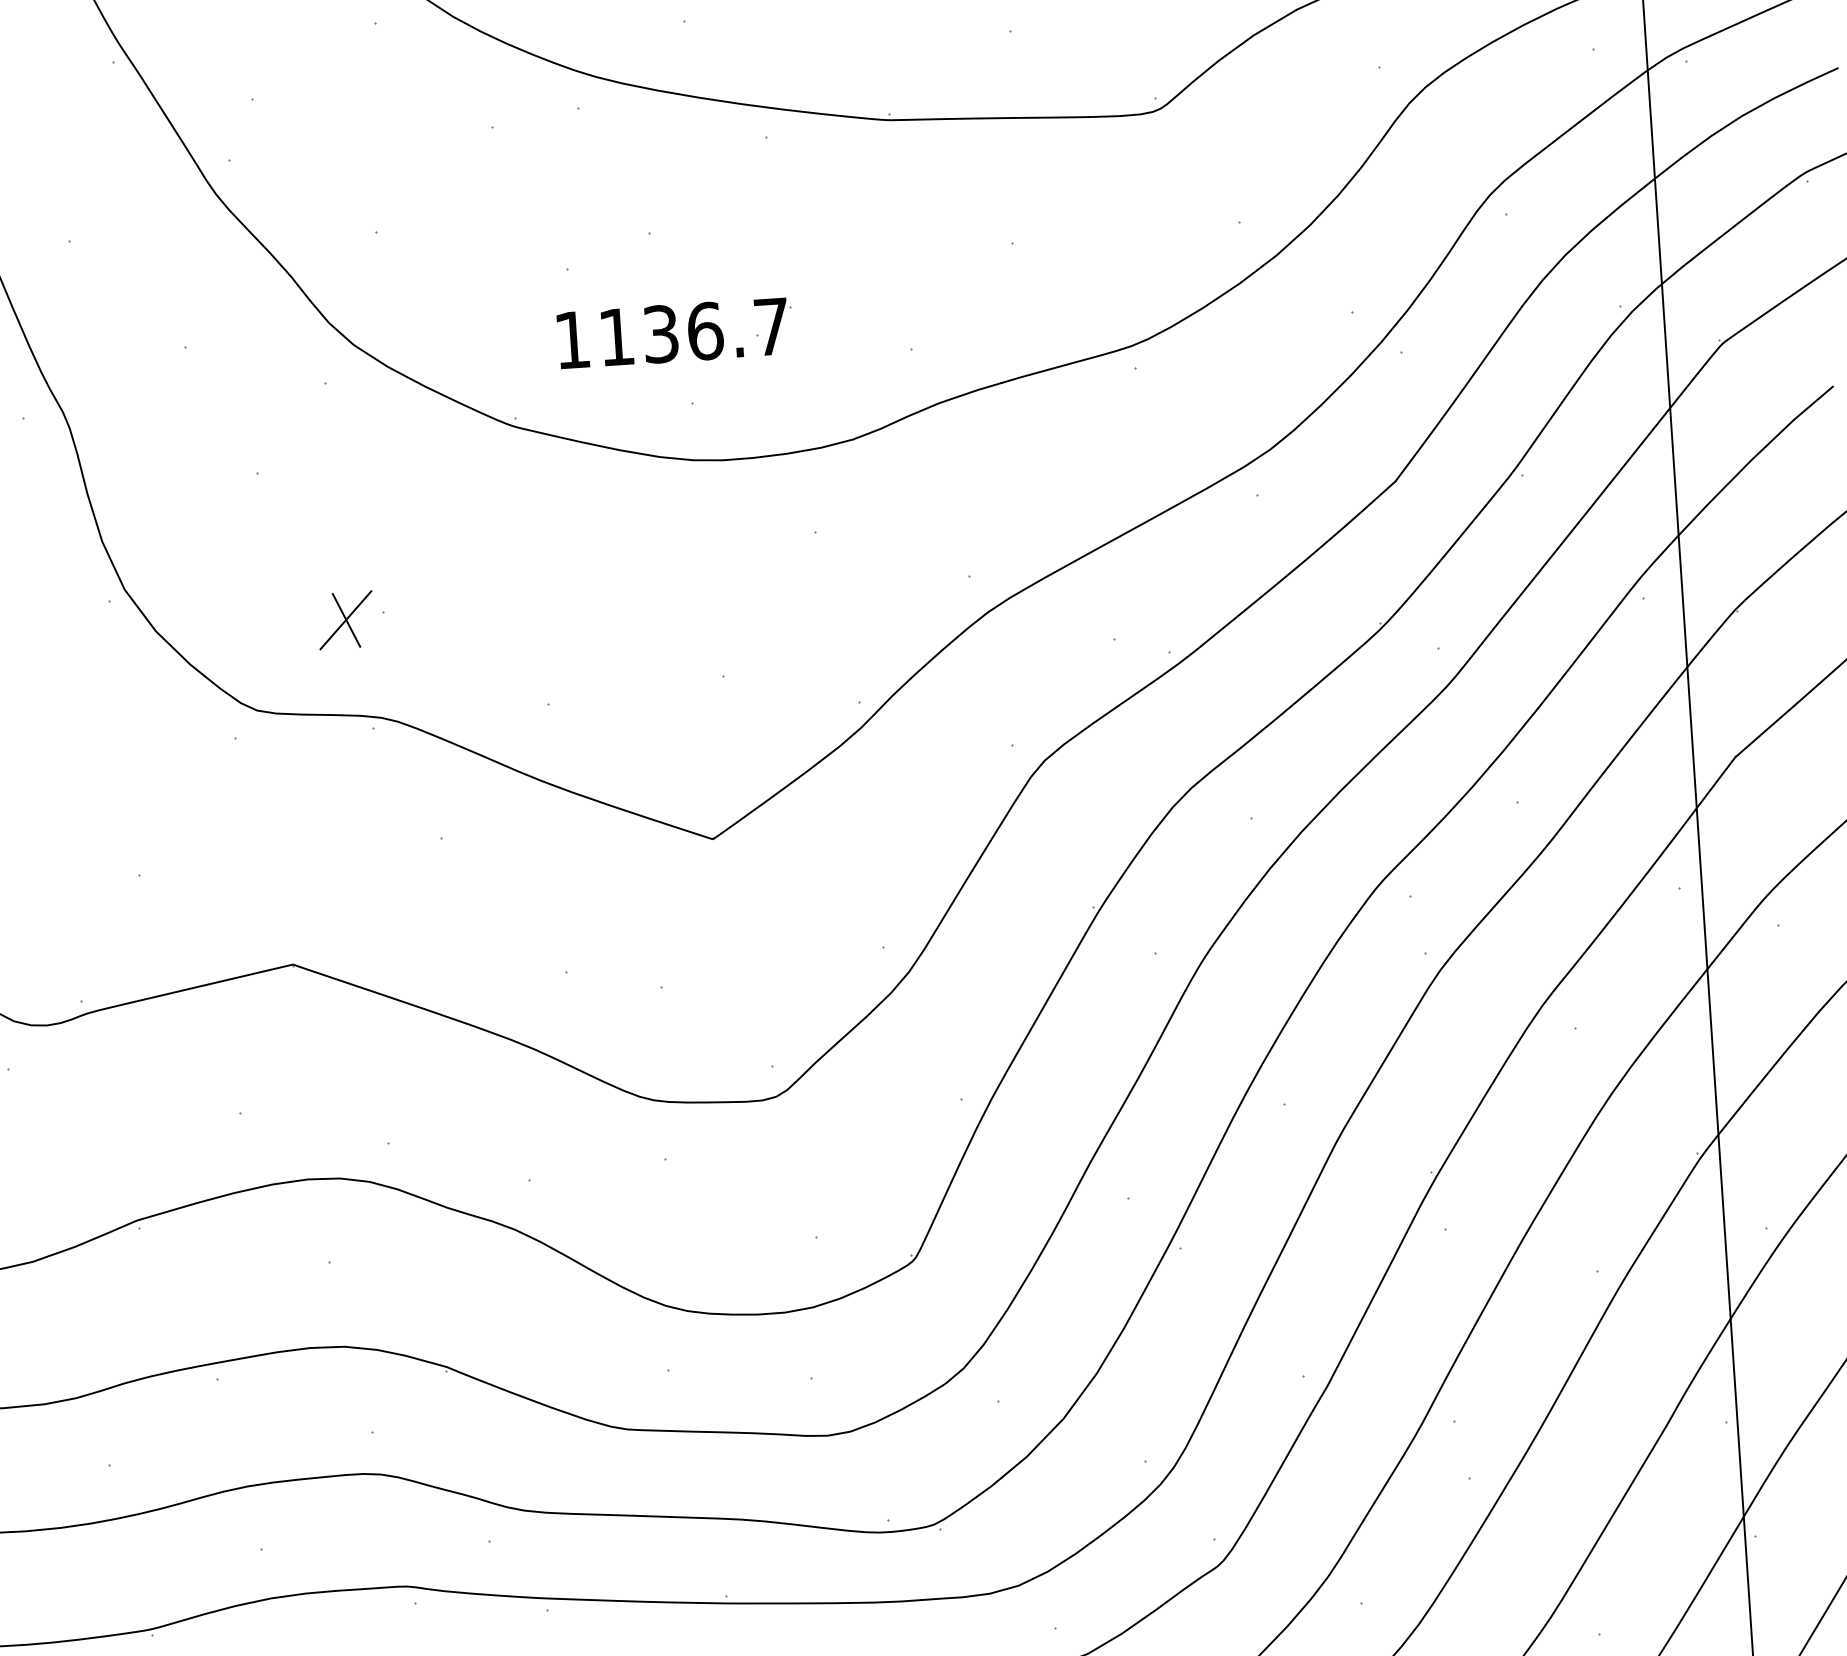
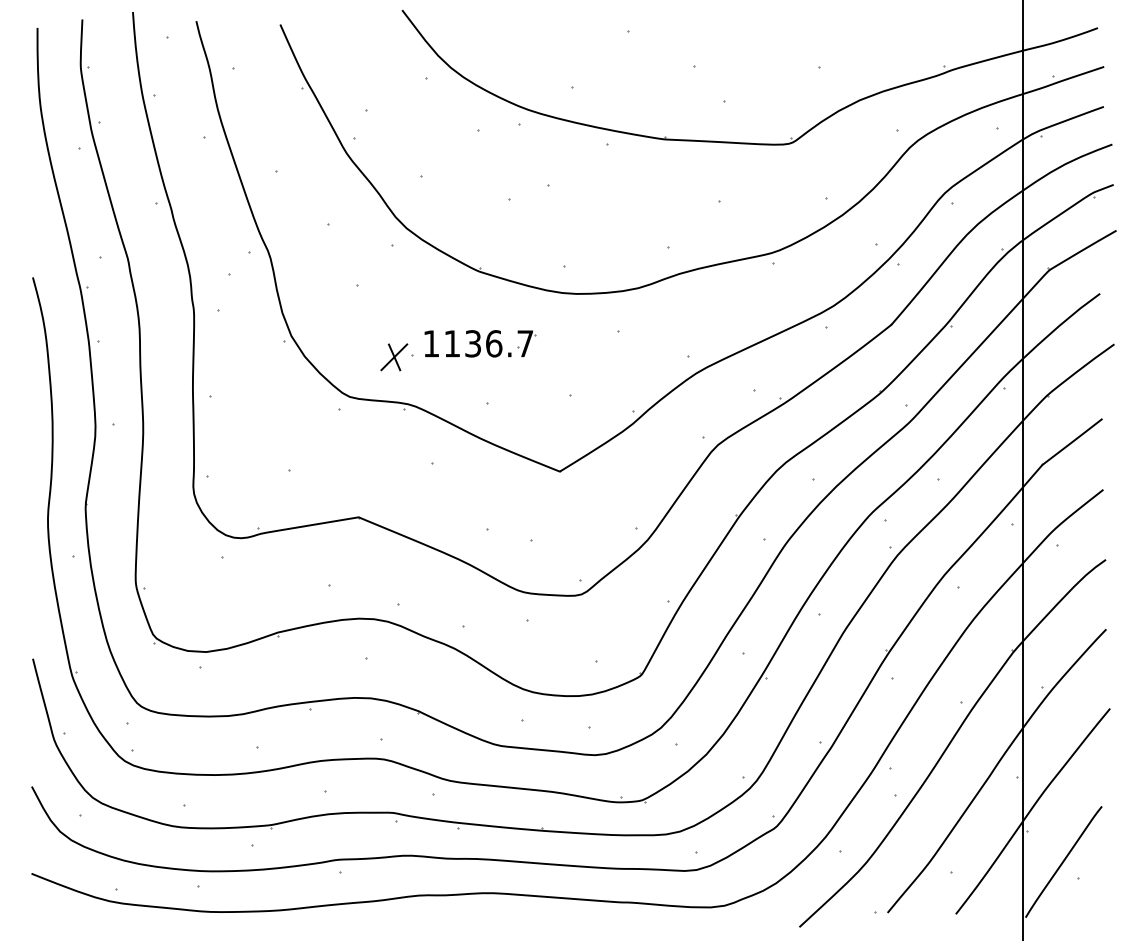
part: (676, 332) -> (480, 343), moved

